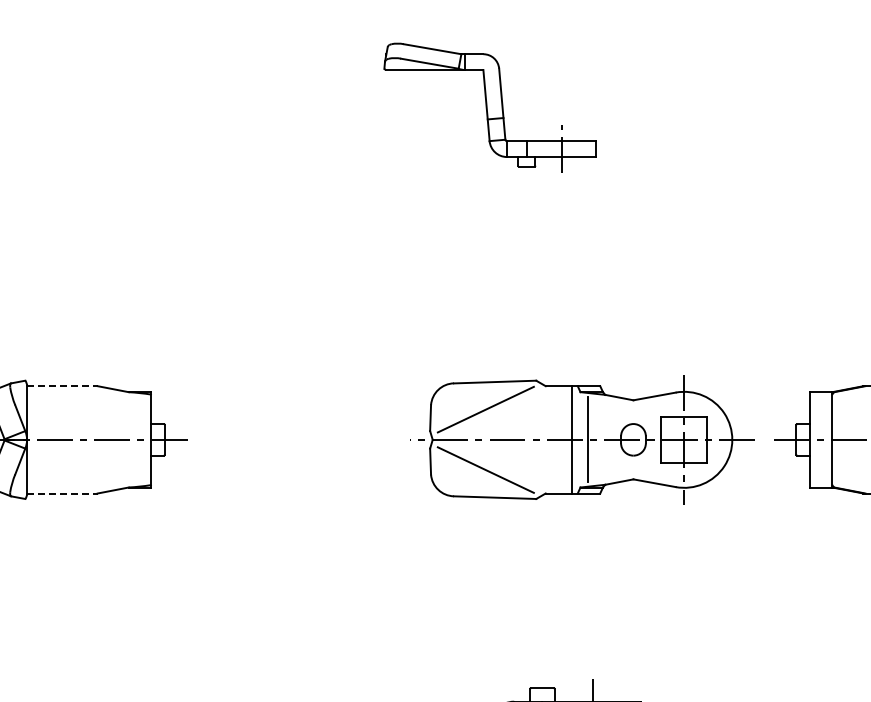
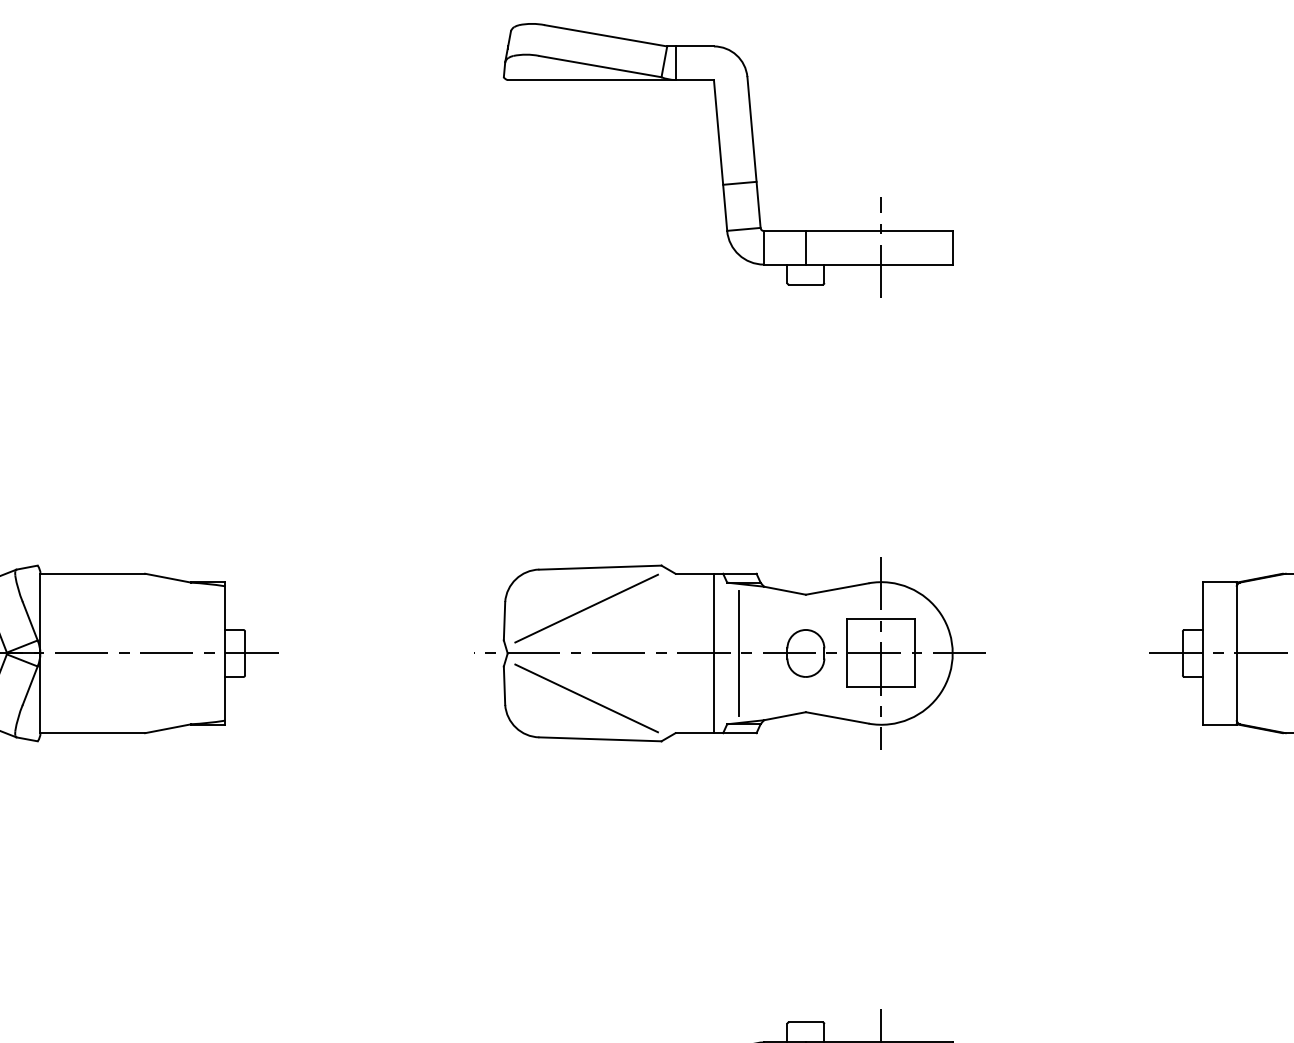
part: (489, 107) -> (727, 159), size x1.43
line: (62, 386) -> (92, 574), dashed -> solid
part: (582, 439) -> (730, 652), moved
line: (62, 493) -> (92, 733), dashed -> solid

